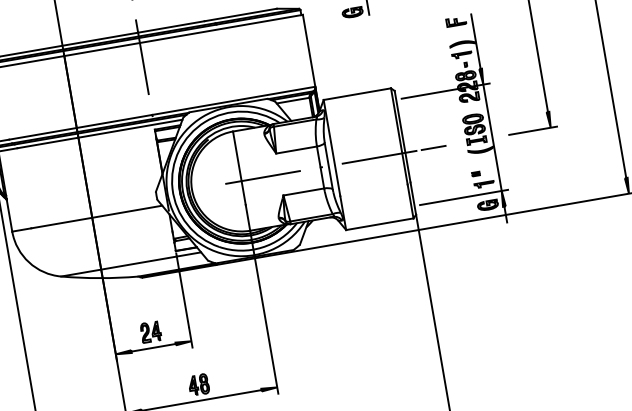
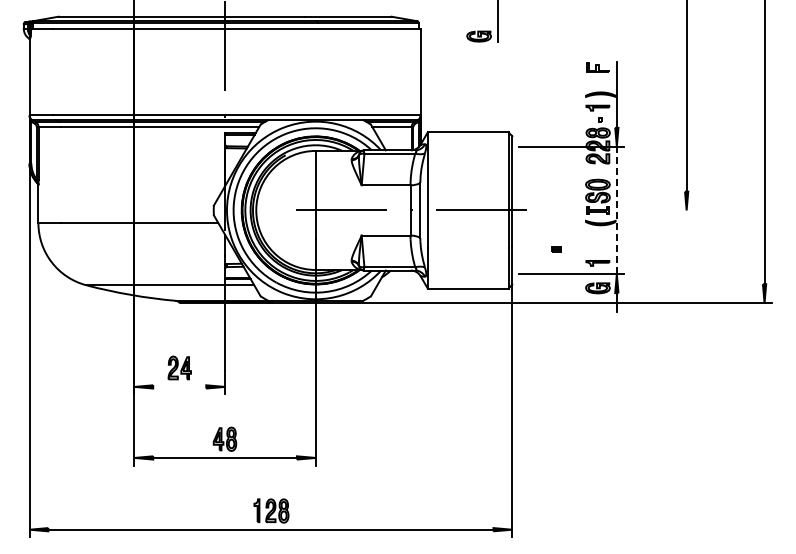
line: (533, 130) -> (665, 210), removed
line: (492, 137) -> (616, 210), solid -> dashed
line: (433, 148) -> (545, 210), removed
part: (476, 174) -> (556, 249), moved
line: (153, 347) -> (179, 386), removed

